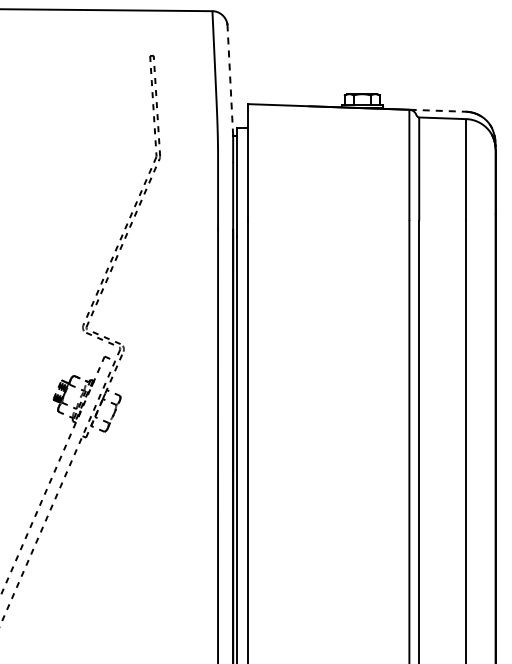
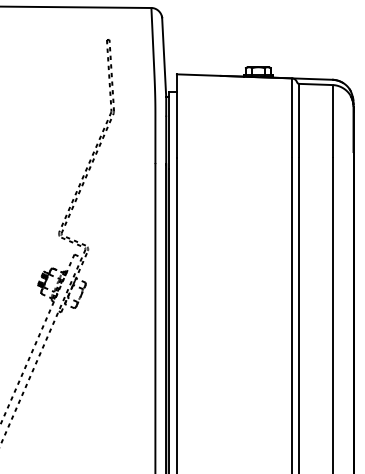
line: (230, 80) -> (164, 57), dashed -> solid
line: (438, 110) -> (312, 78), dashed -> solid

